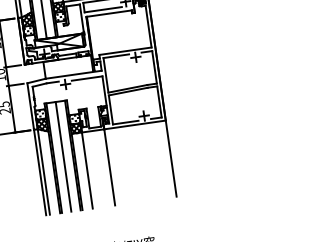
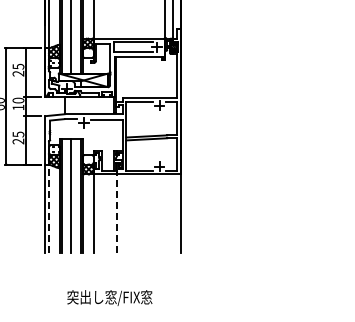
line: (109, 167) -> (116, 213), solid -> dashed
line: (44, 171) -> (49, 208), solid -> dashed

